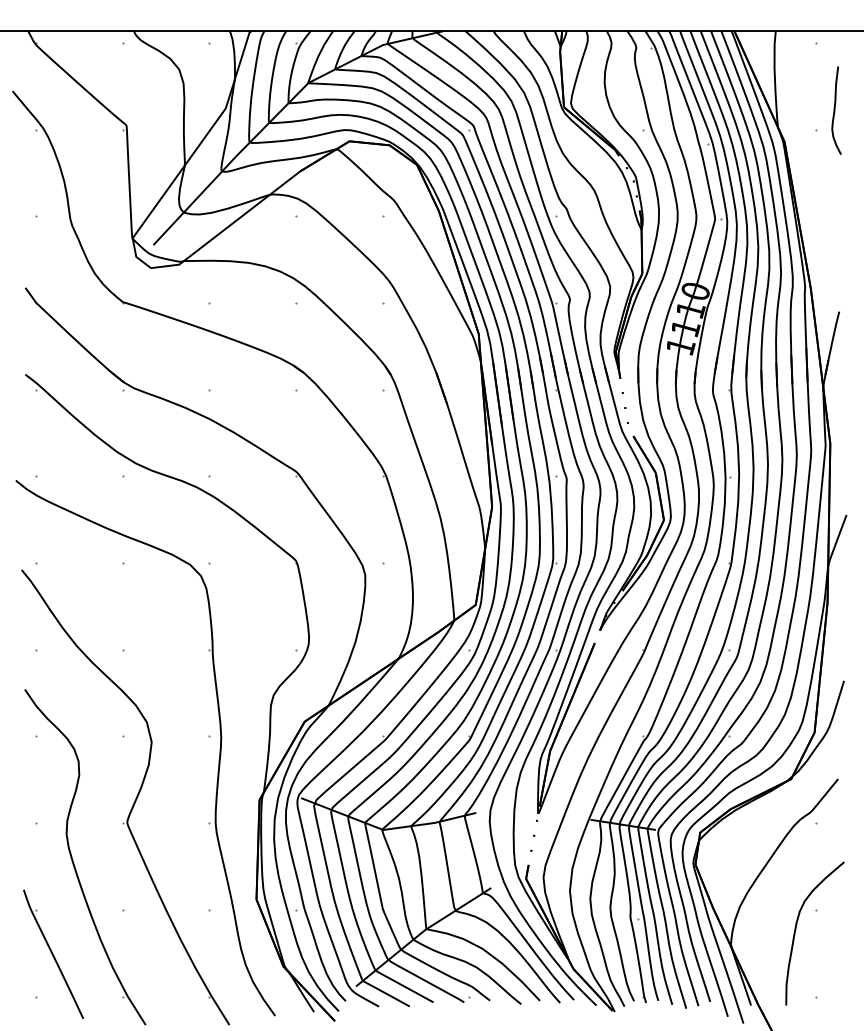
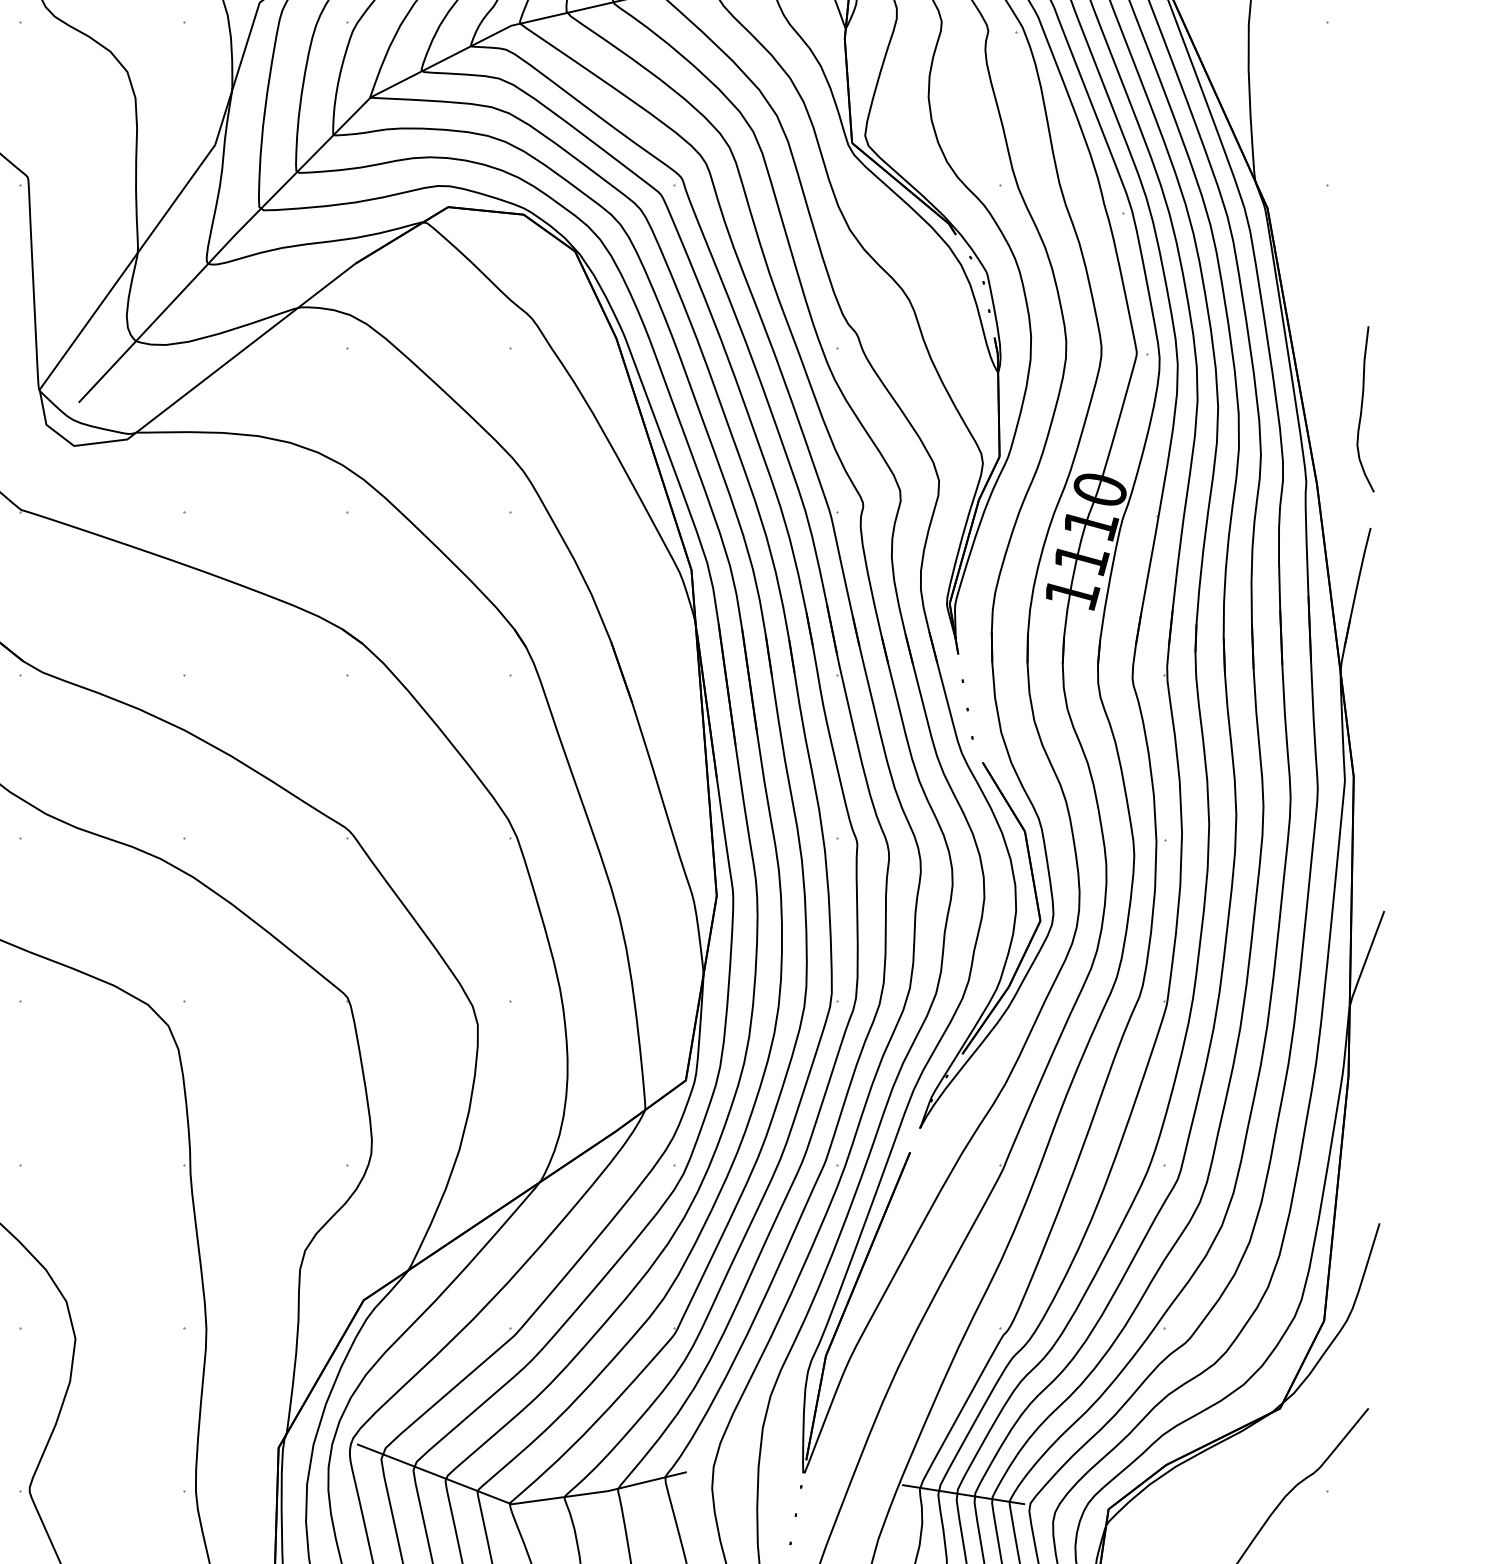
curve: (835, 110) -> (1363, 409), moved

